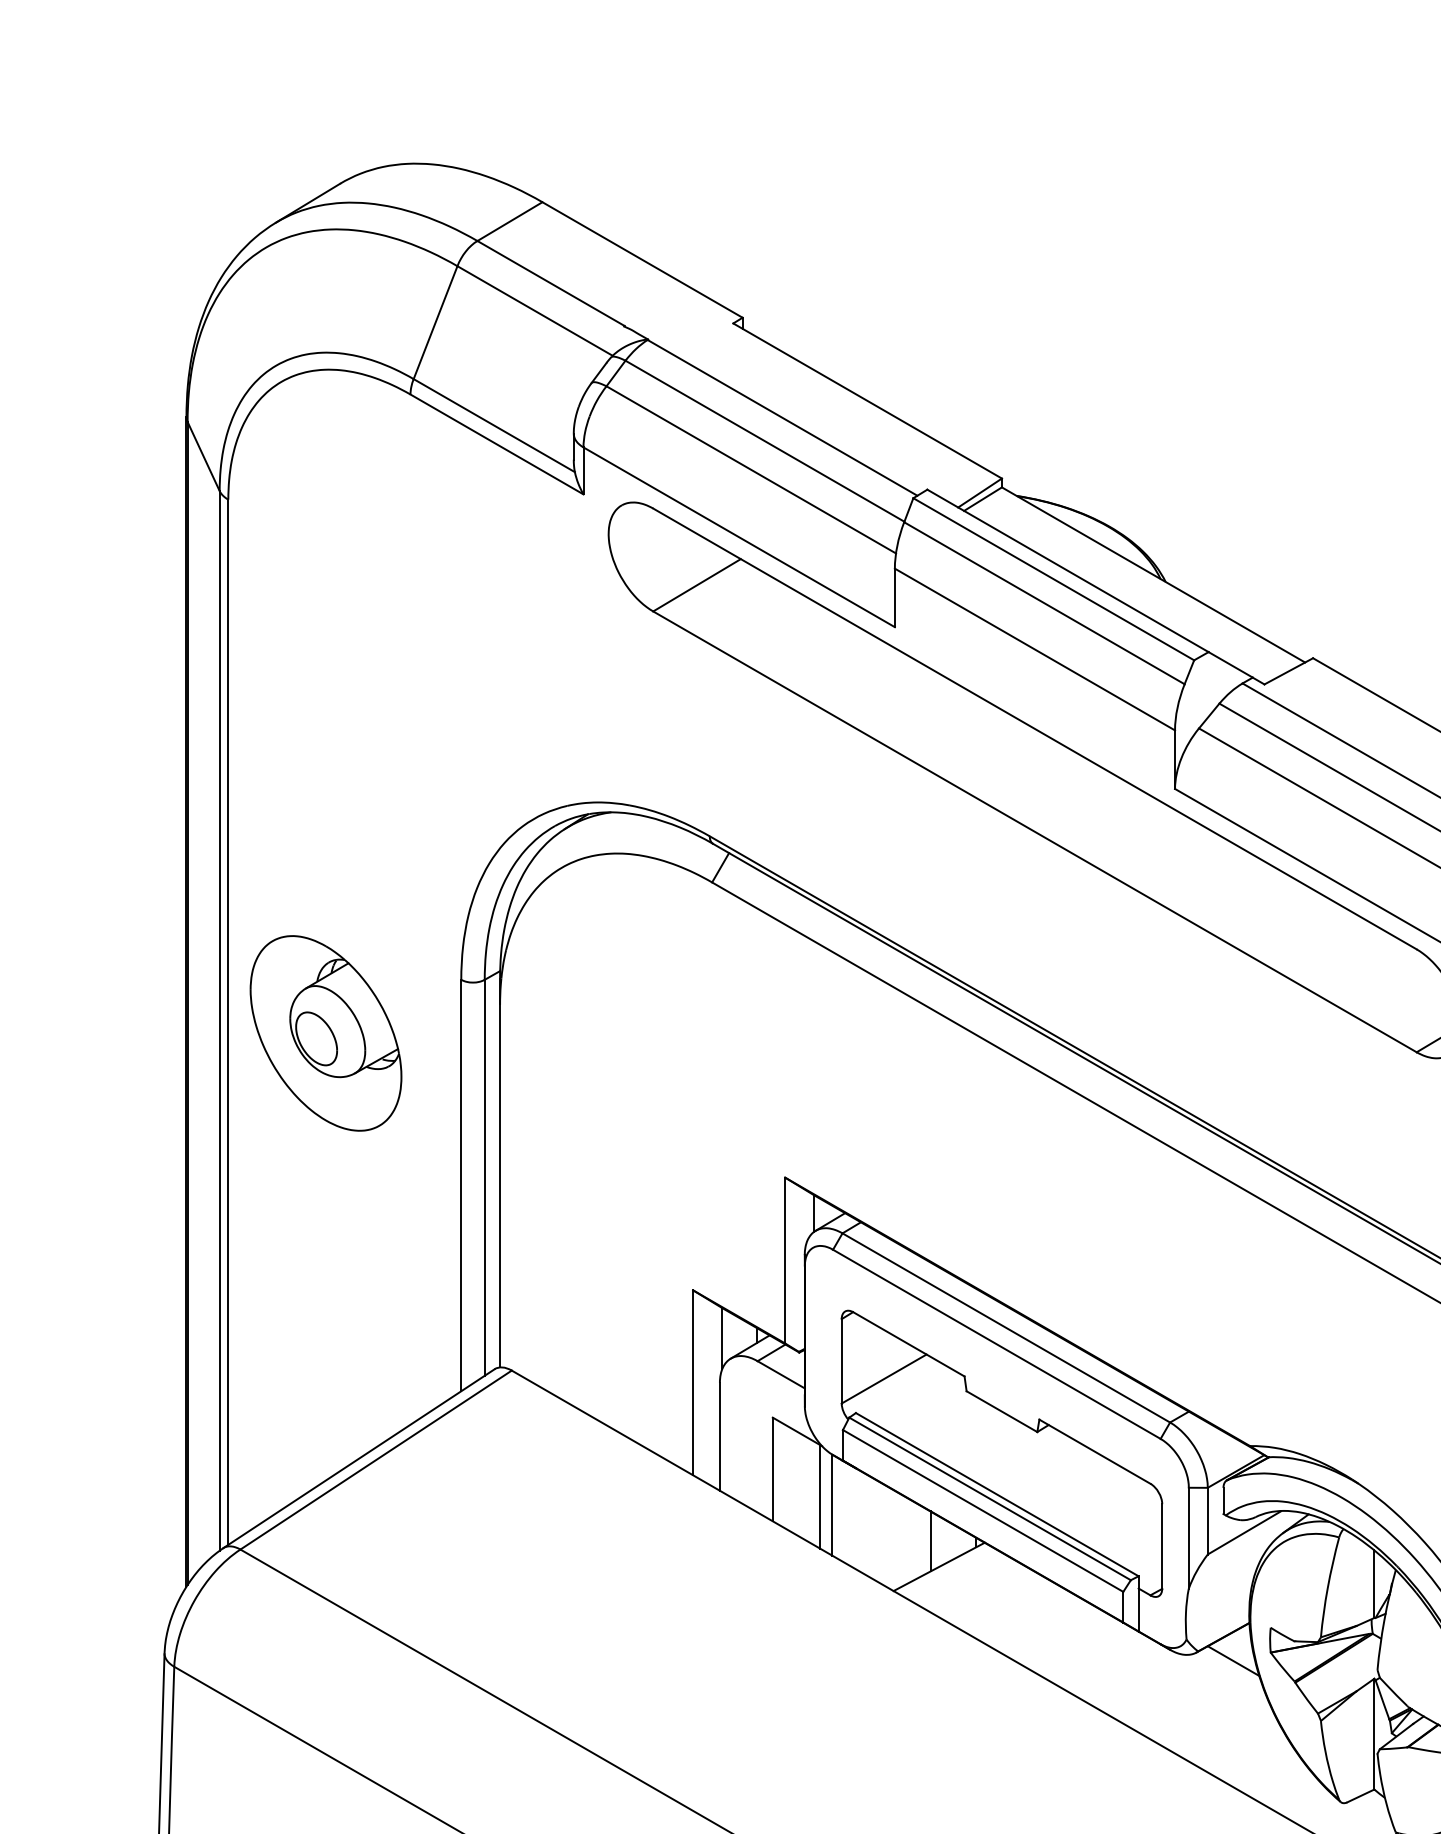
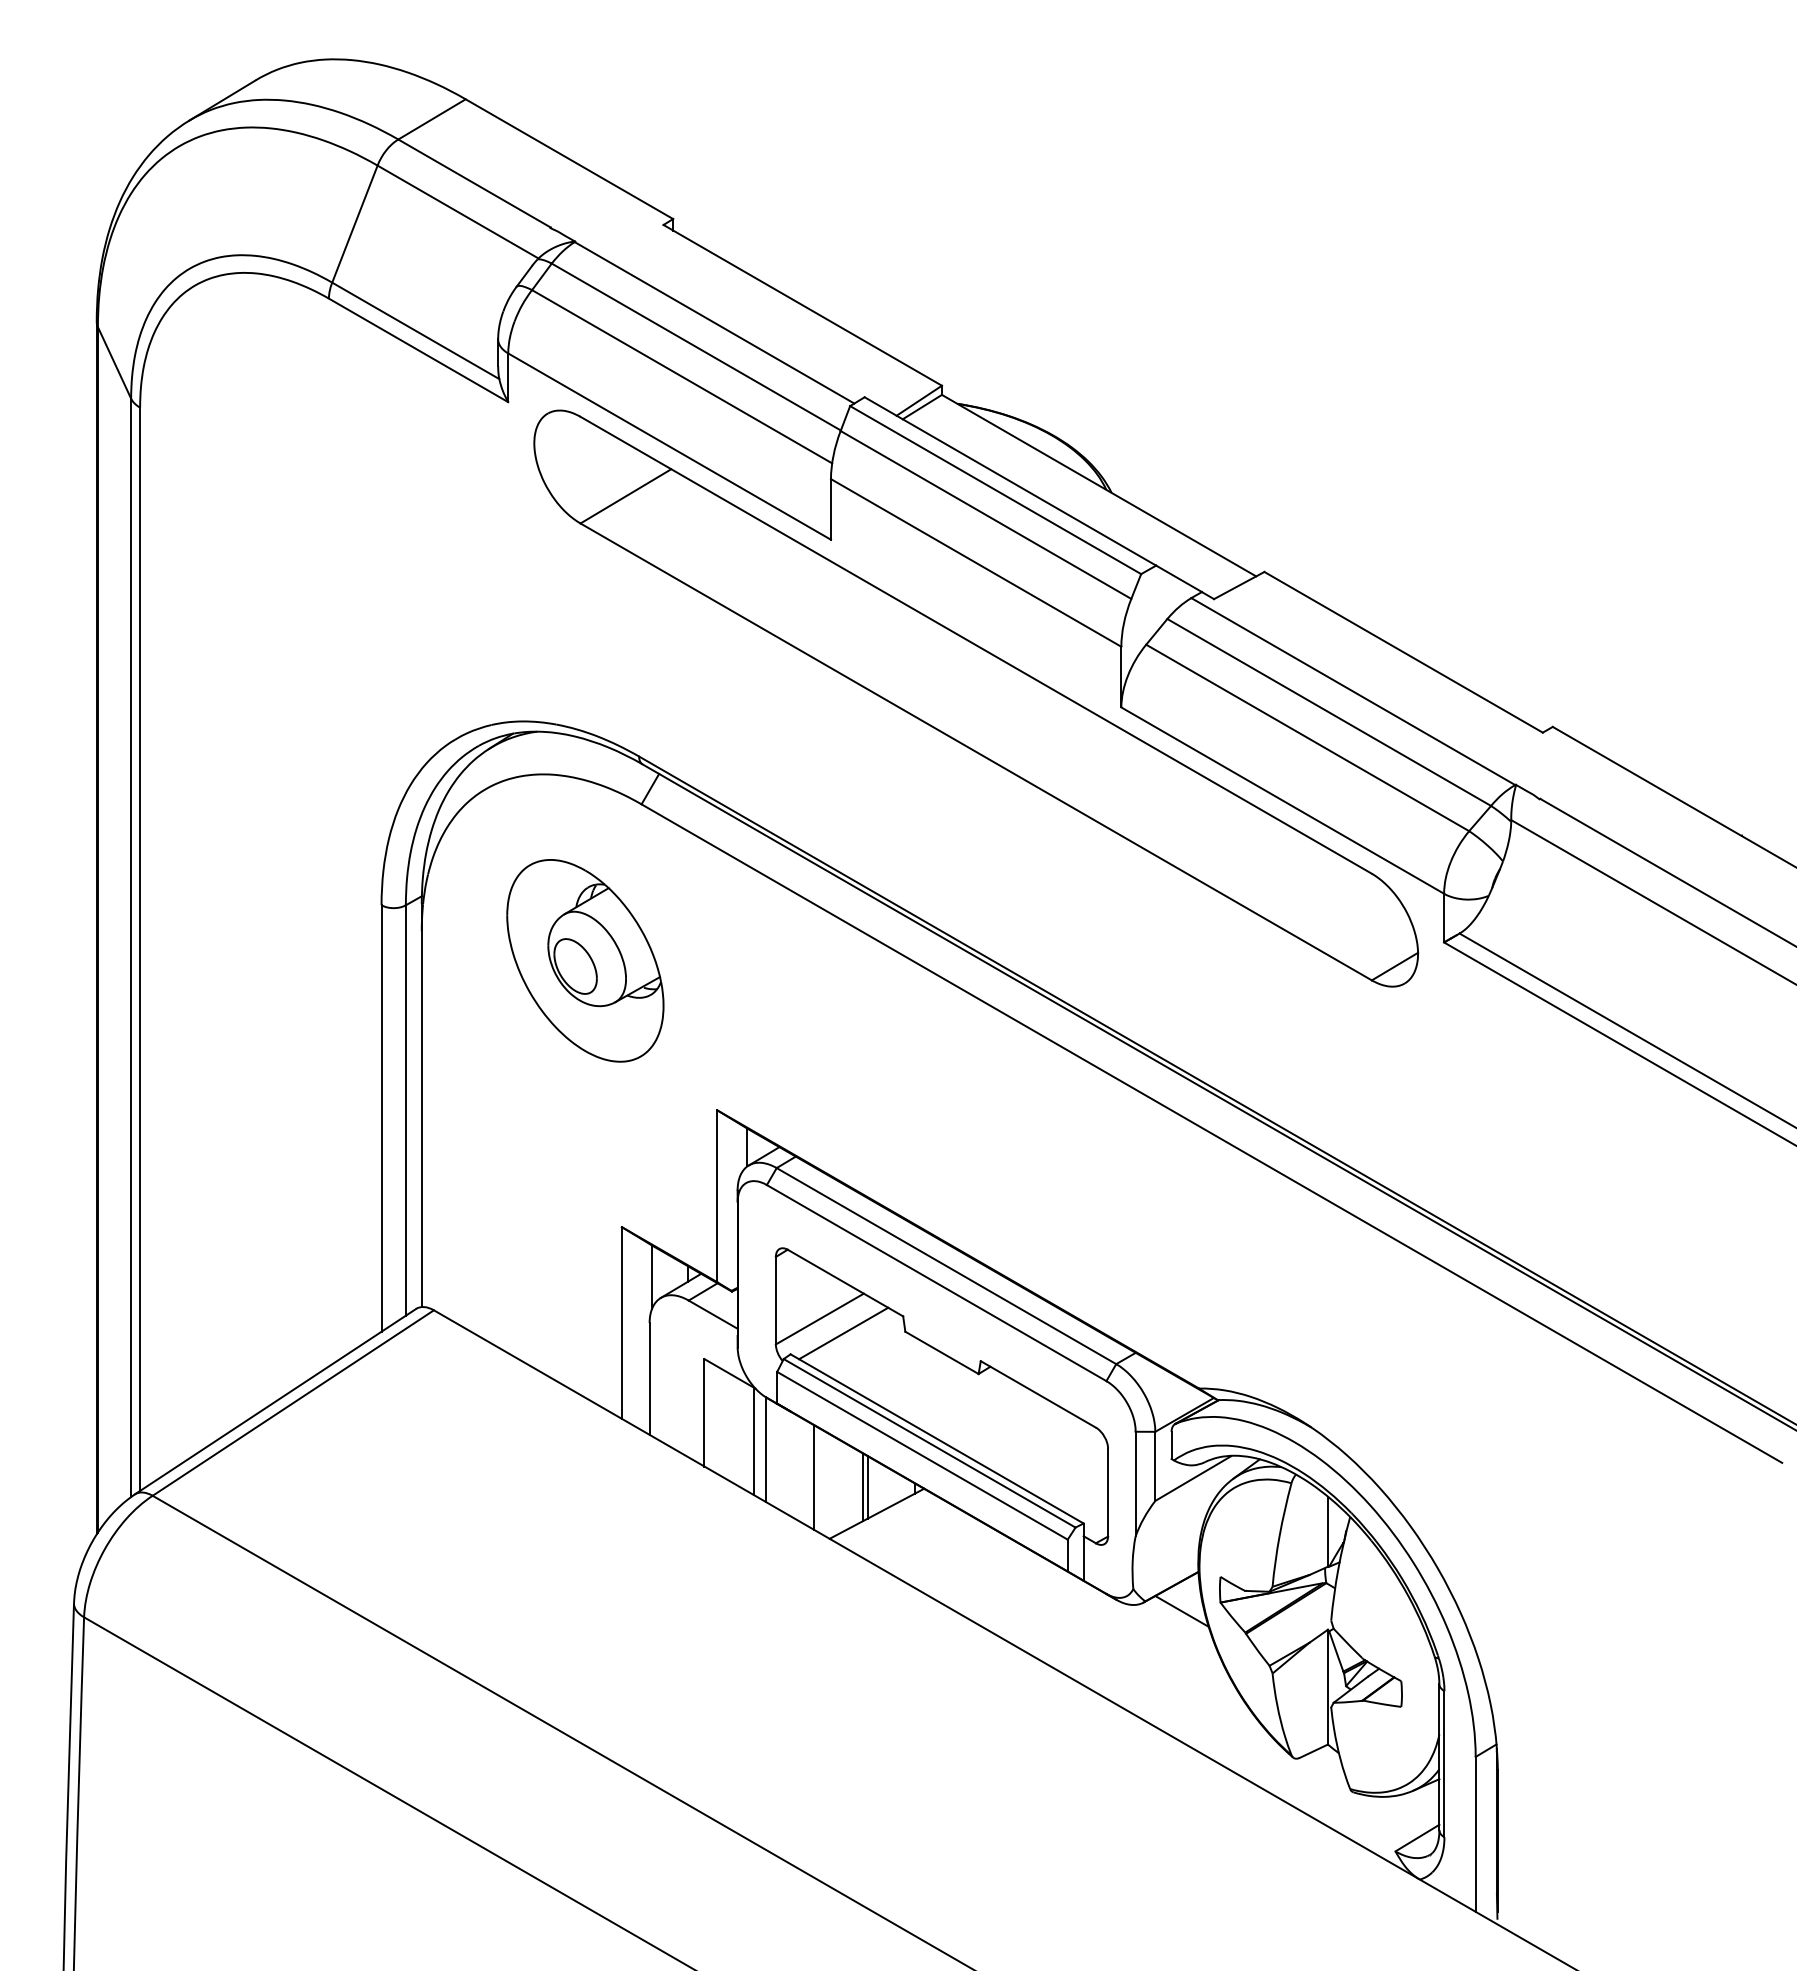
part: (326, 1033) -> (585, 960), moved
line: (906, 1392) -> (843, 1333), added
line: (878, 1531) -> (814, 1477), added
line: (926, 1541) -> (863, 1487), added

